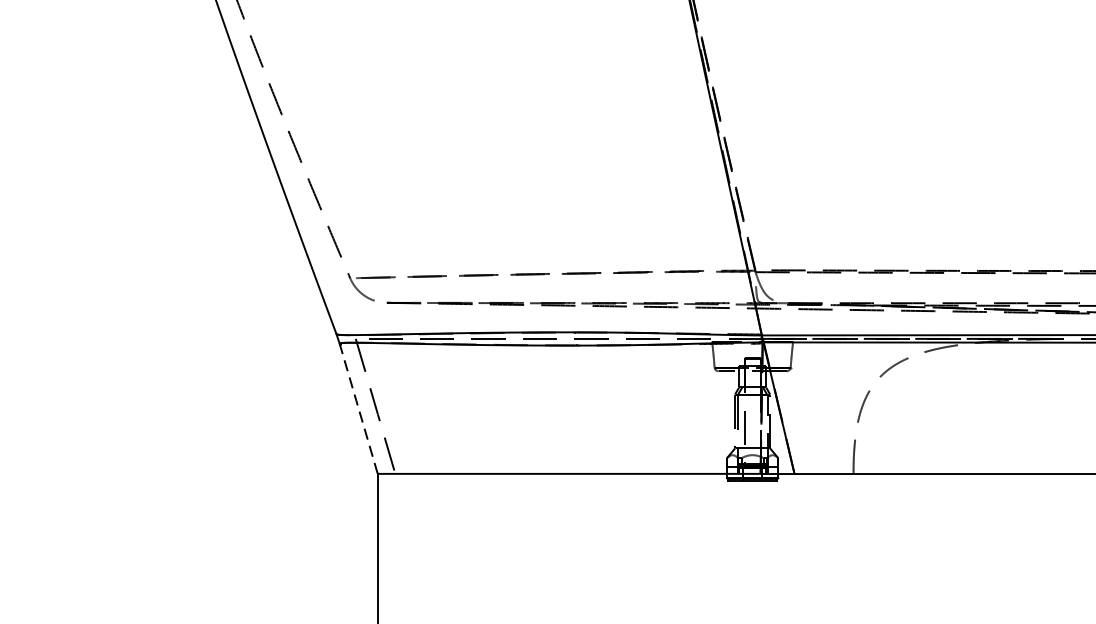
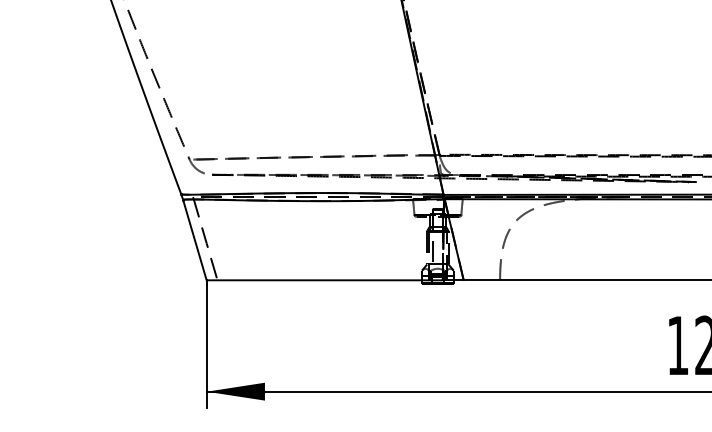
line: (358, 407) -> (194, 239), dashed -> solid

